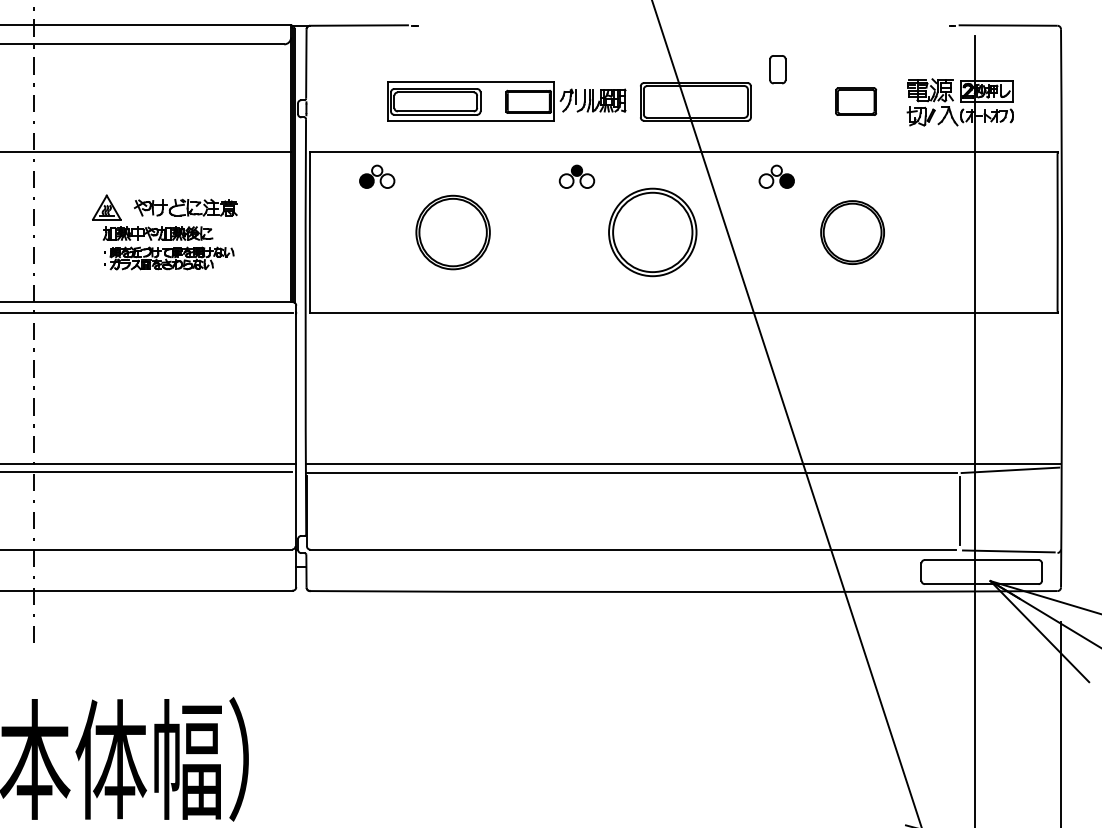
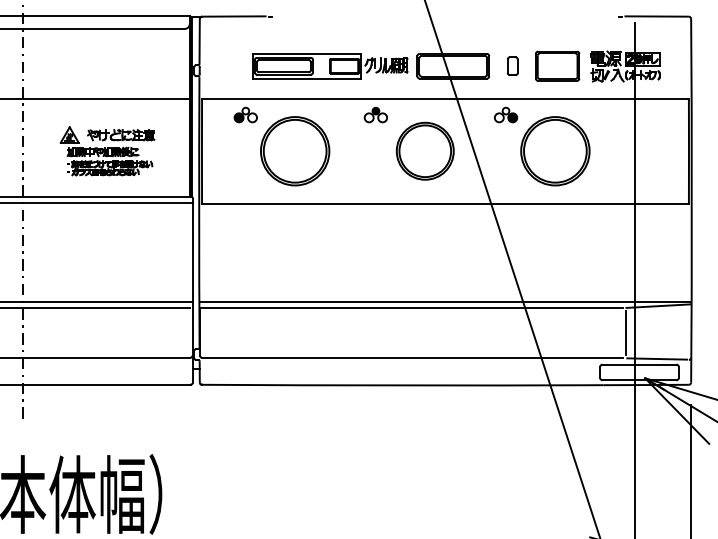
part: (777, 68) -> (512, 65), moved
part: (855, 100) -> (557, 65), size x1.67
part: (453, 232) -> (295, 151), size x1.43
part: (852, 232) -> (555, 151), size x1.67

